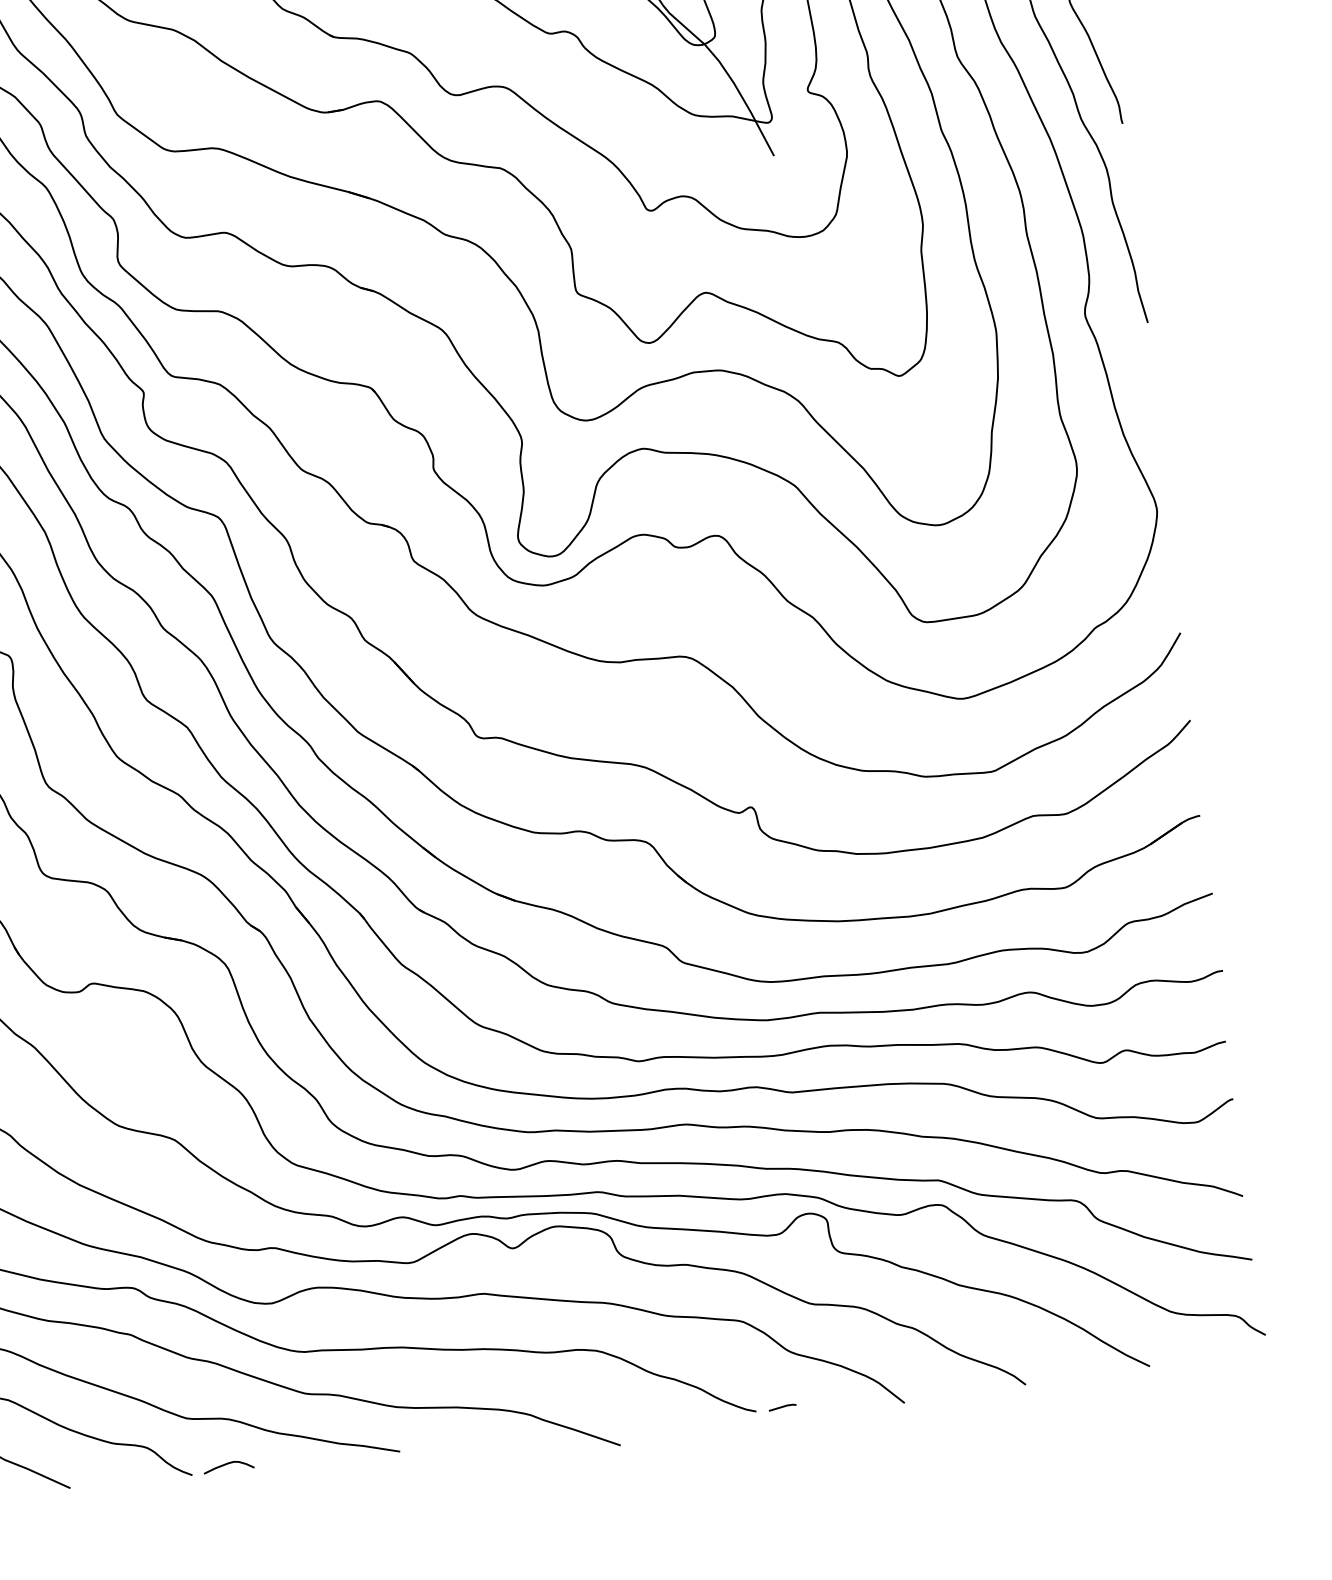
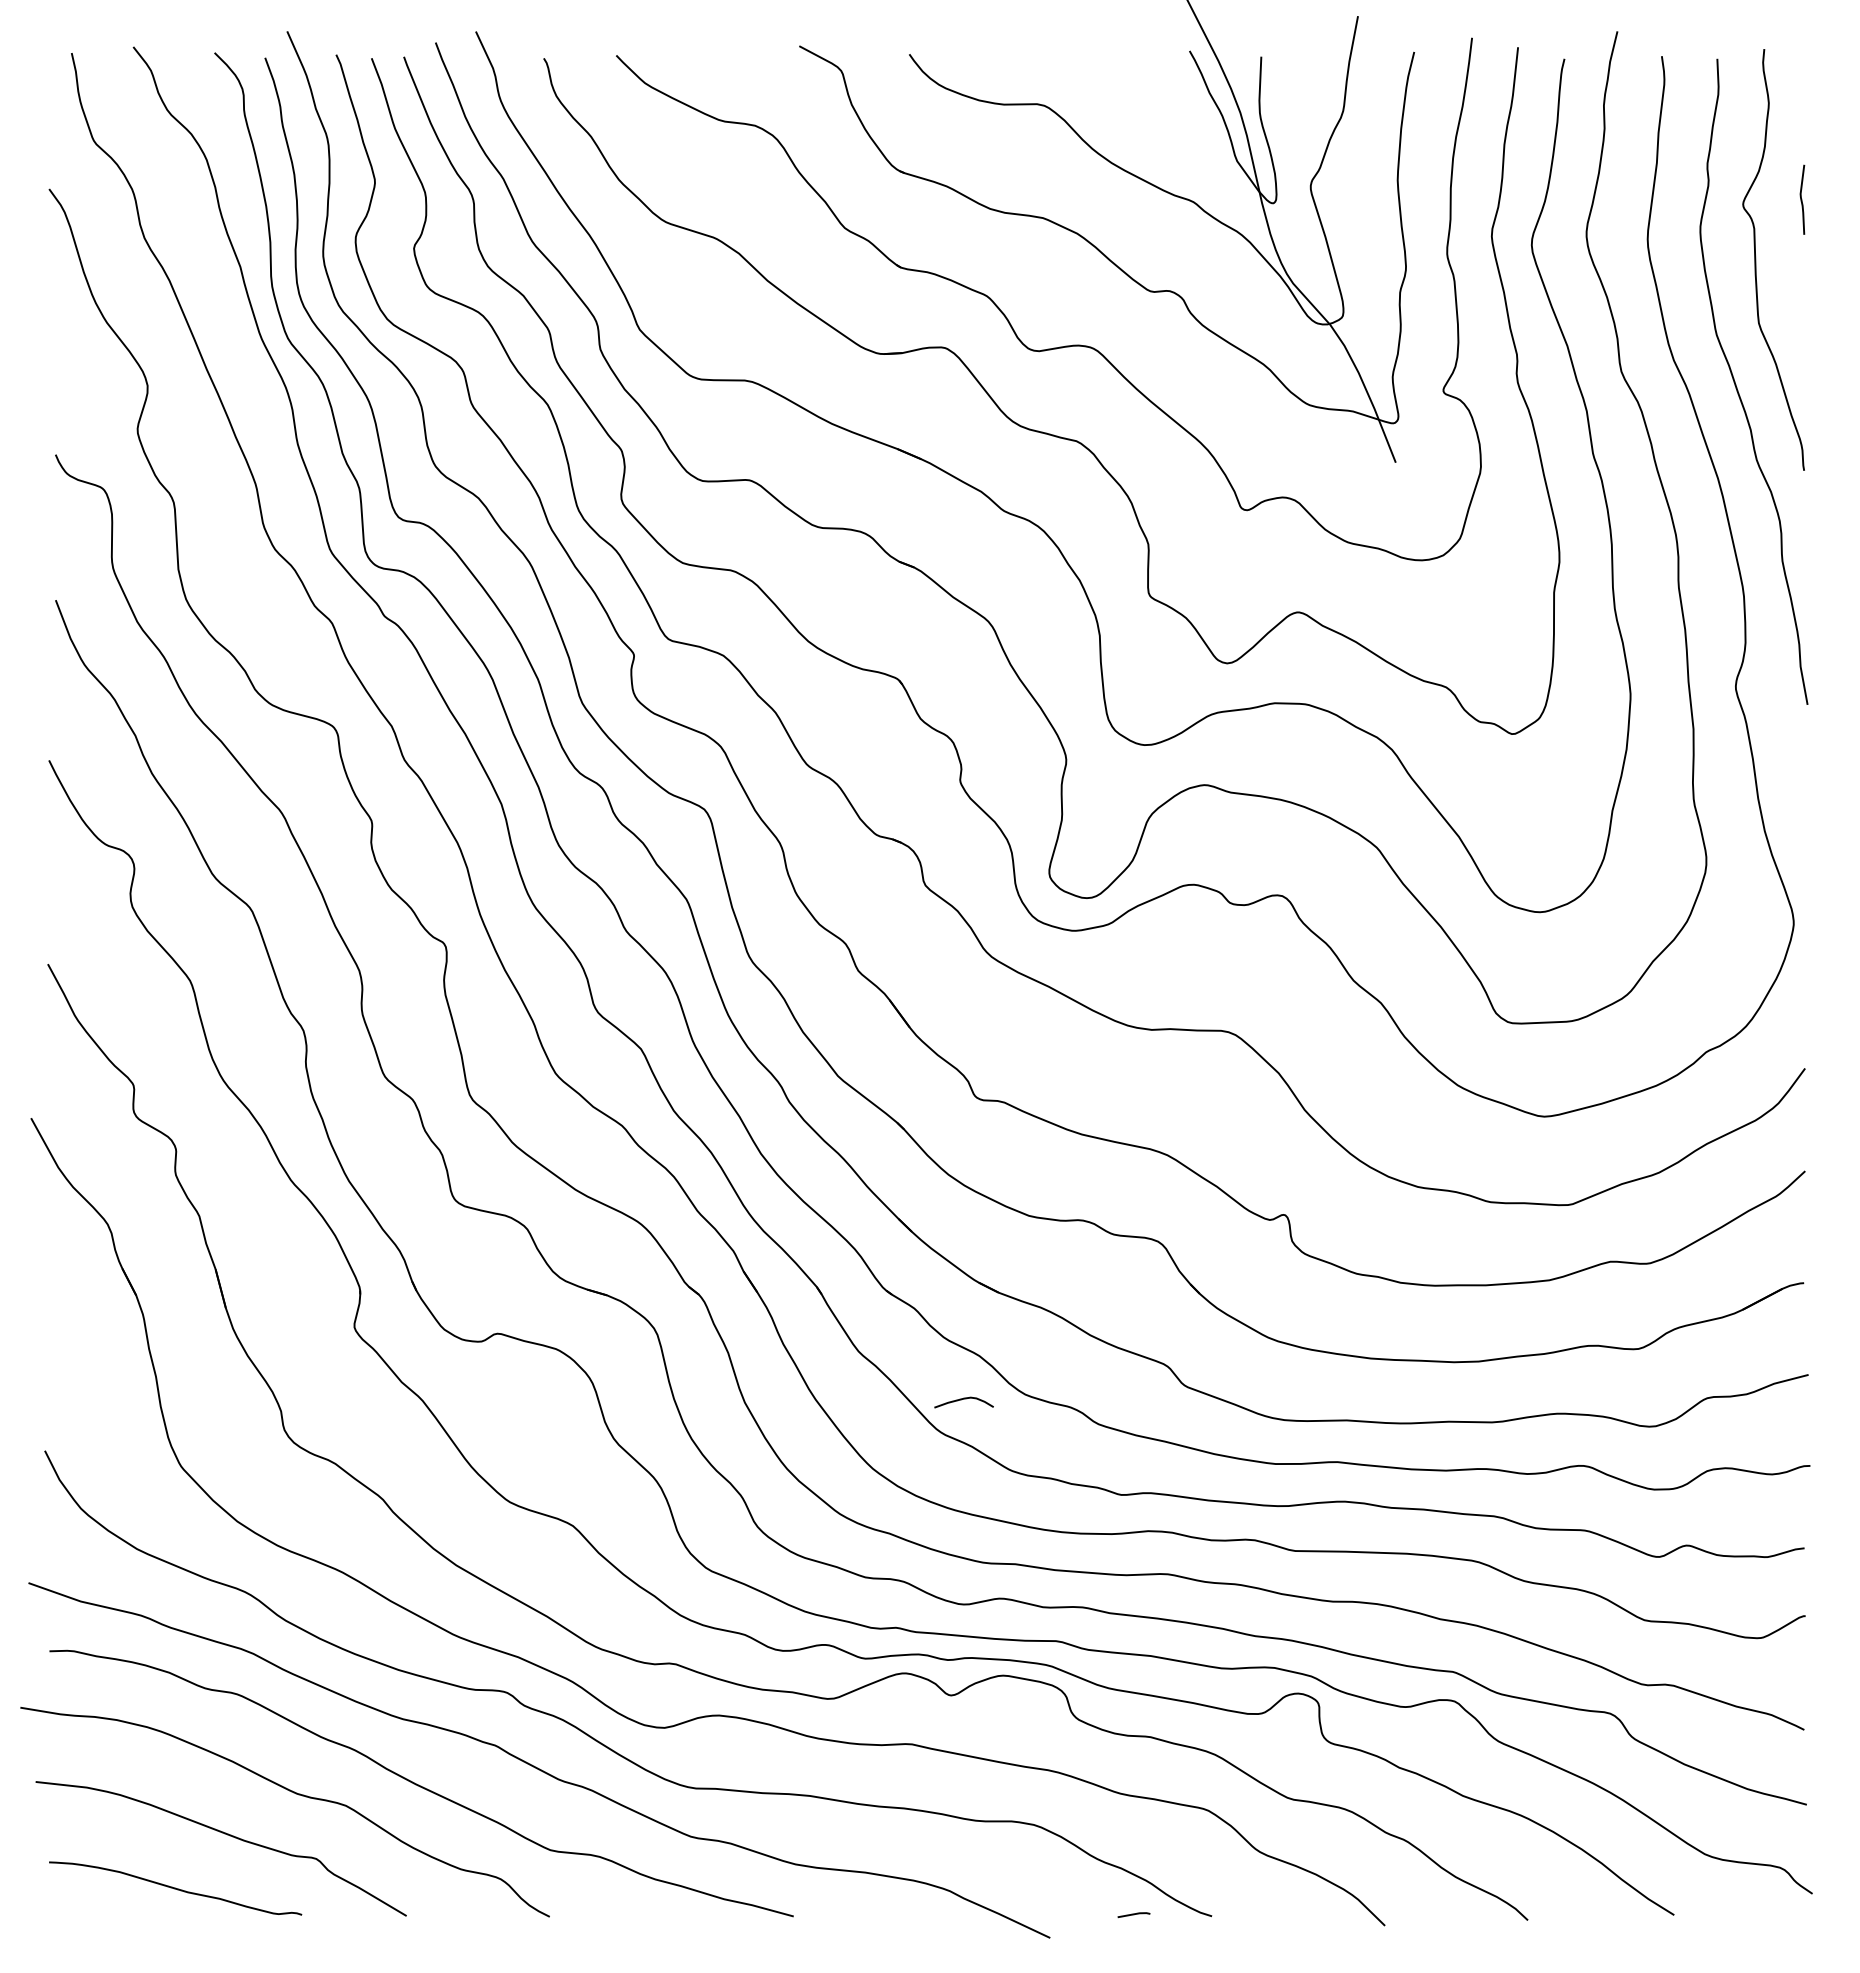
line: (782, 1407) -> (1133, 1914), moved
curve: (226, 1465) -> (961, 1400), moved

